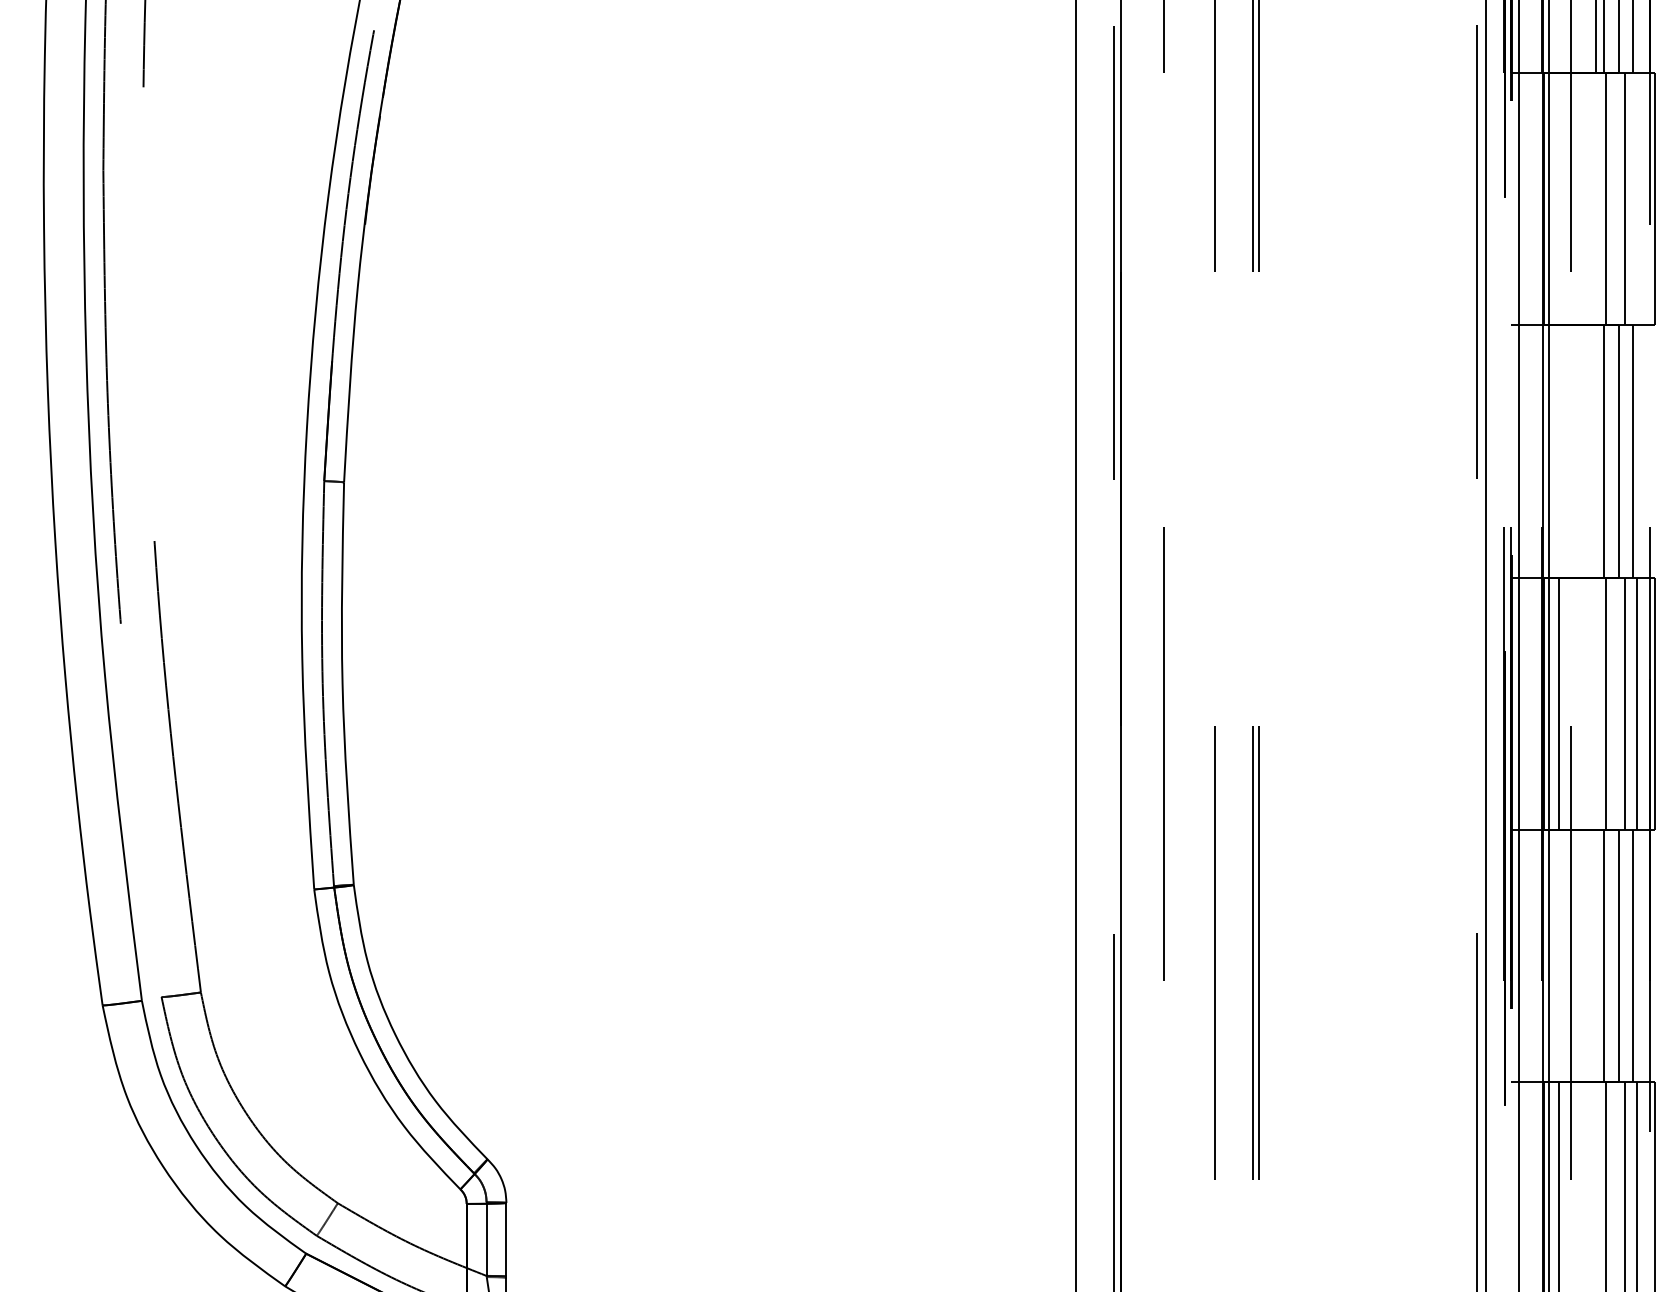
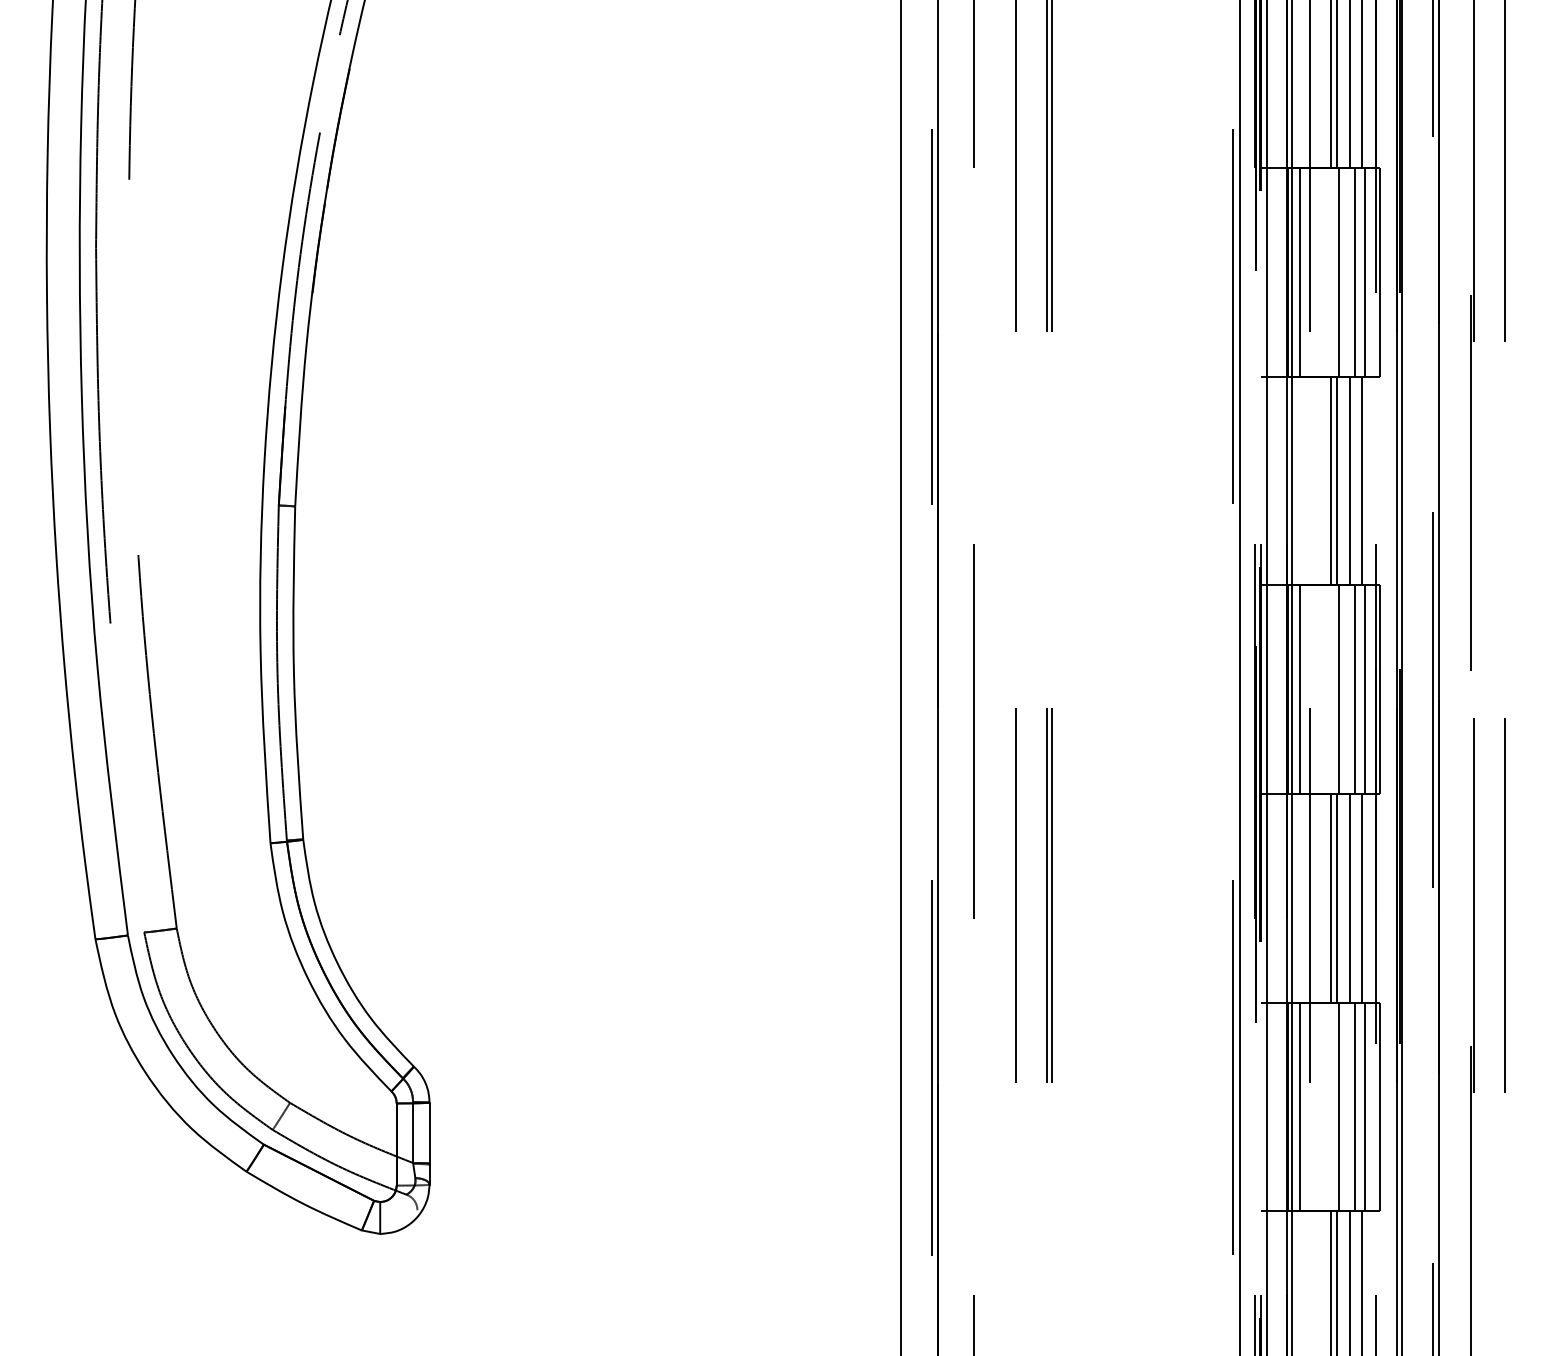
line: (1559, 199) -> (1300, 272), added
line: (1636, 199) -> (1364, 272), added
line: (1596, 450) -> (1331, 480), added
line: (1596, 954) -> (1331, 897), added

